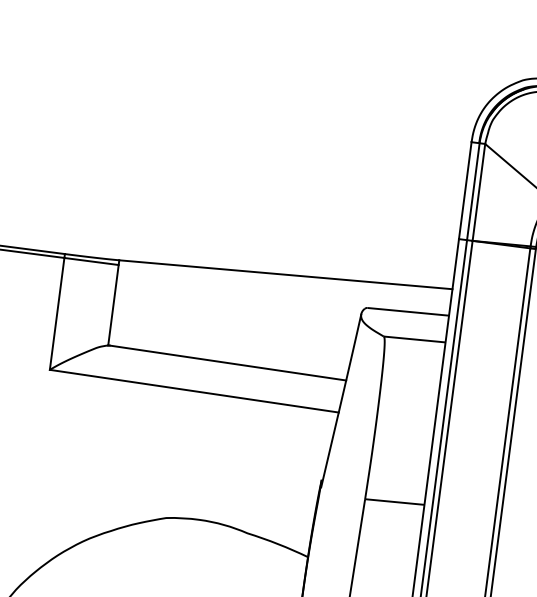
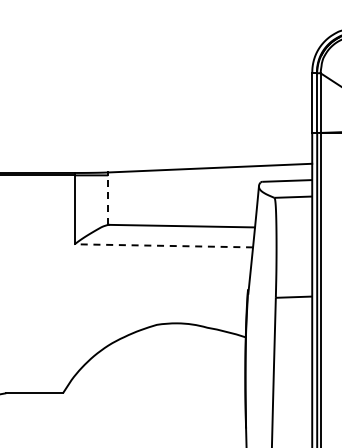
line: (113, 305) -> (108, 200), solid -> dashed
line: (193, 390) -> (163, 245), solid -> dashed

